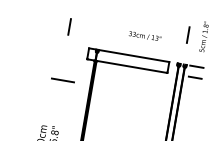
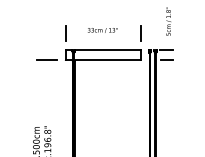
line: (69, 26) -> (65, 33), moved
line: (188, 35) -> (140, 33), moved
text: (144, 36) -> (102, 30), moved
line: (62, 79) -> (46, 59), moved

